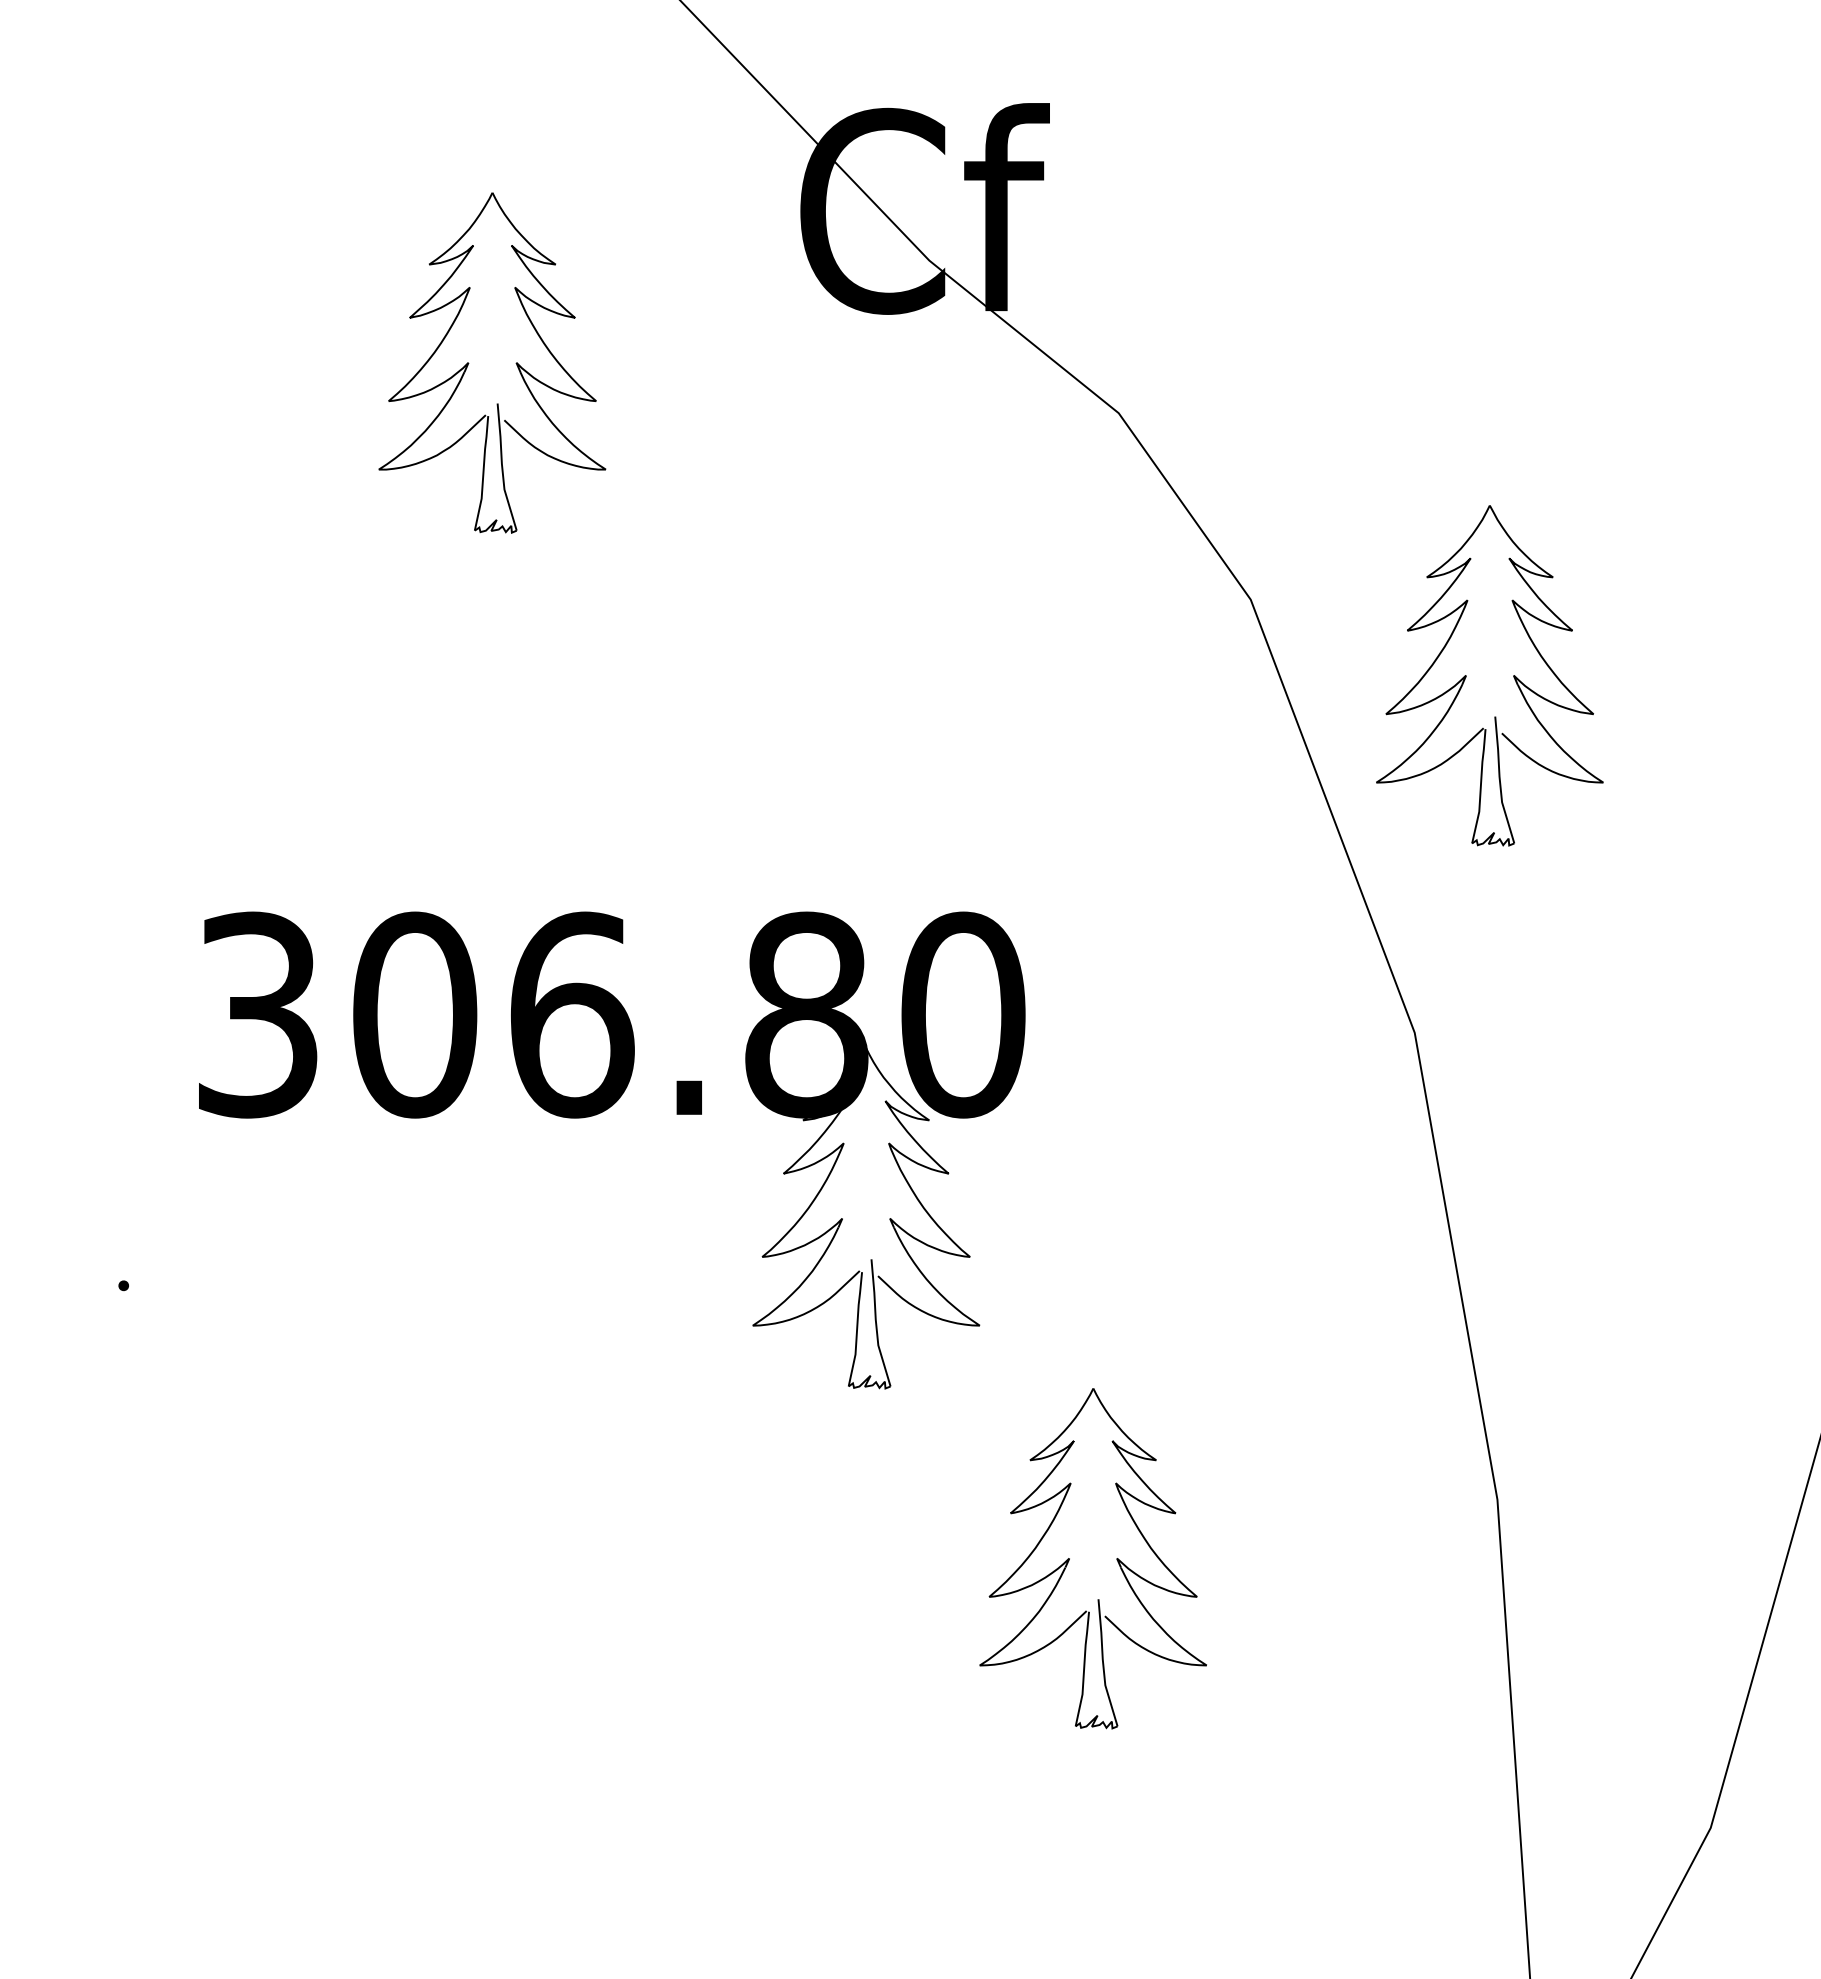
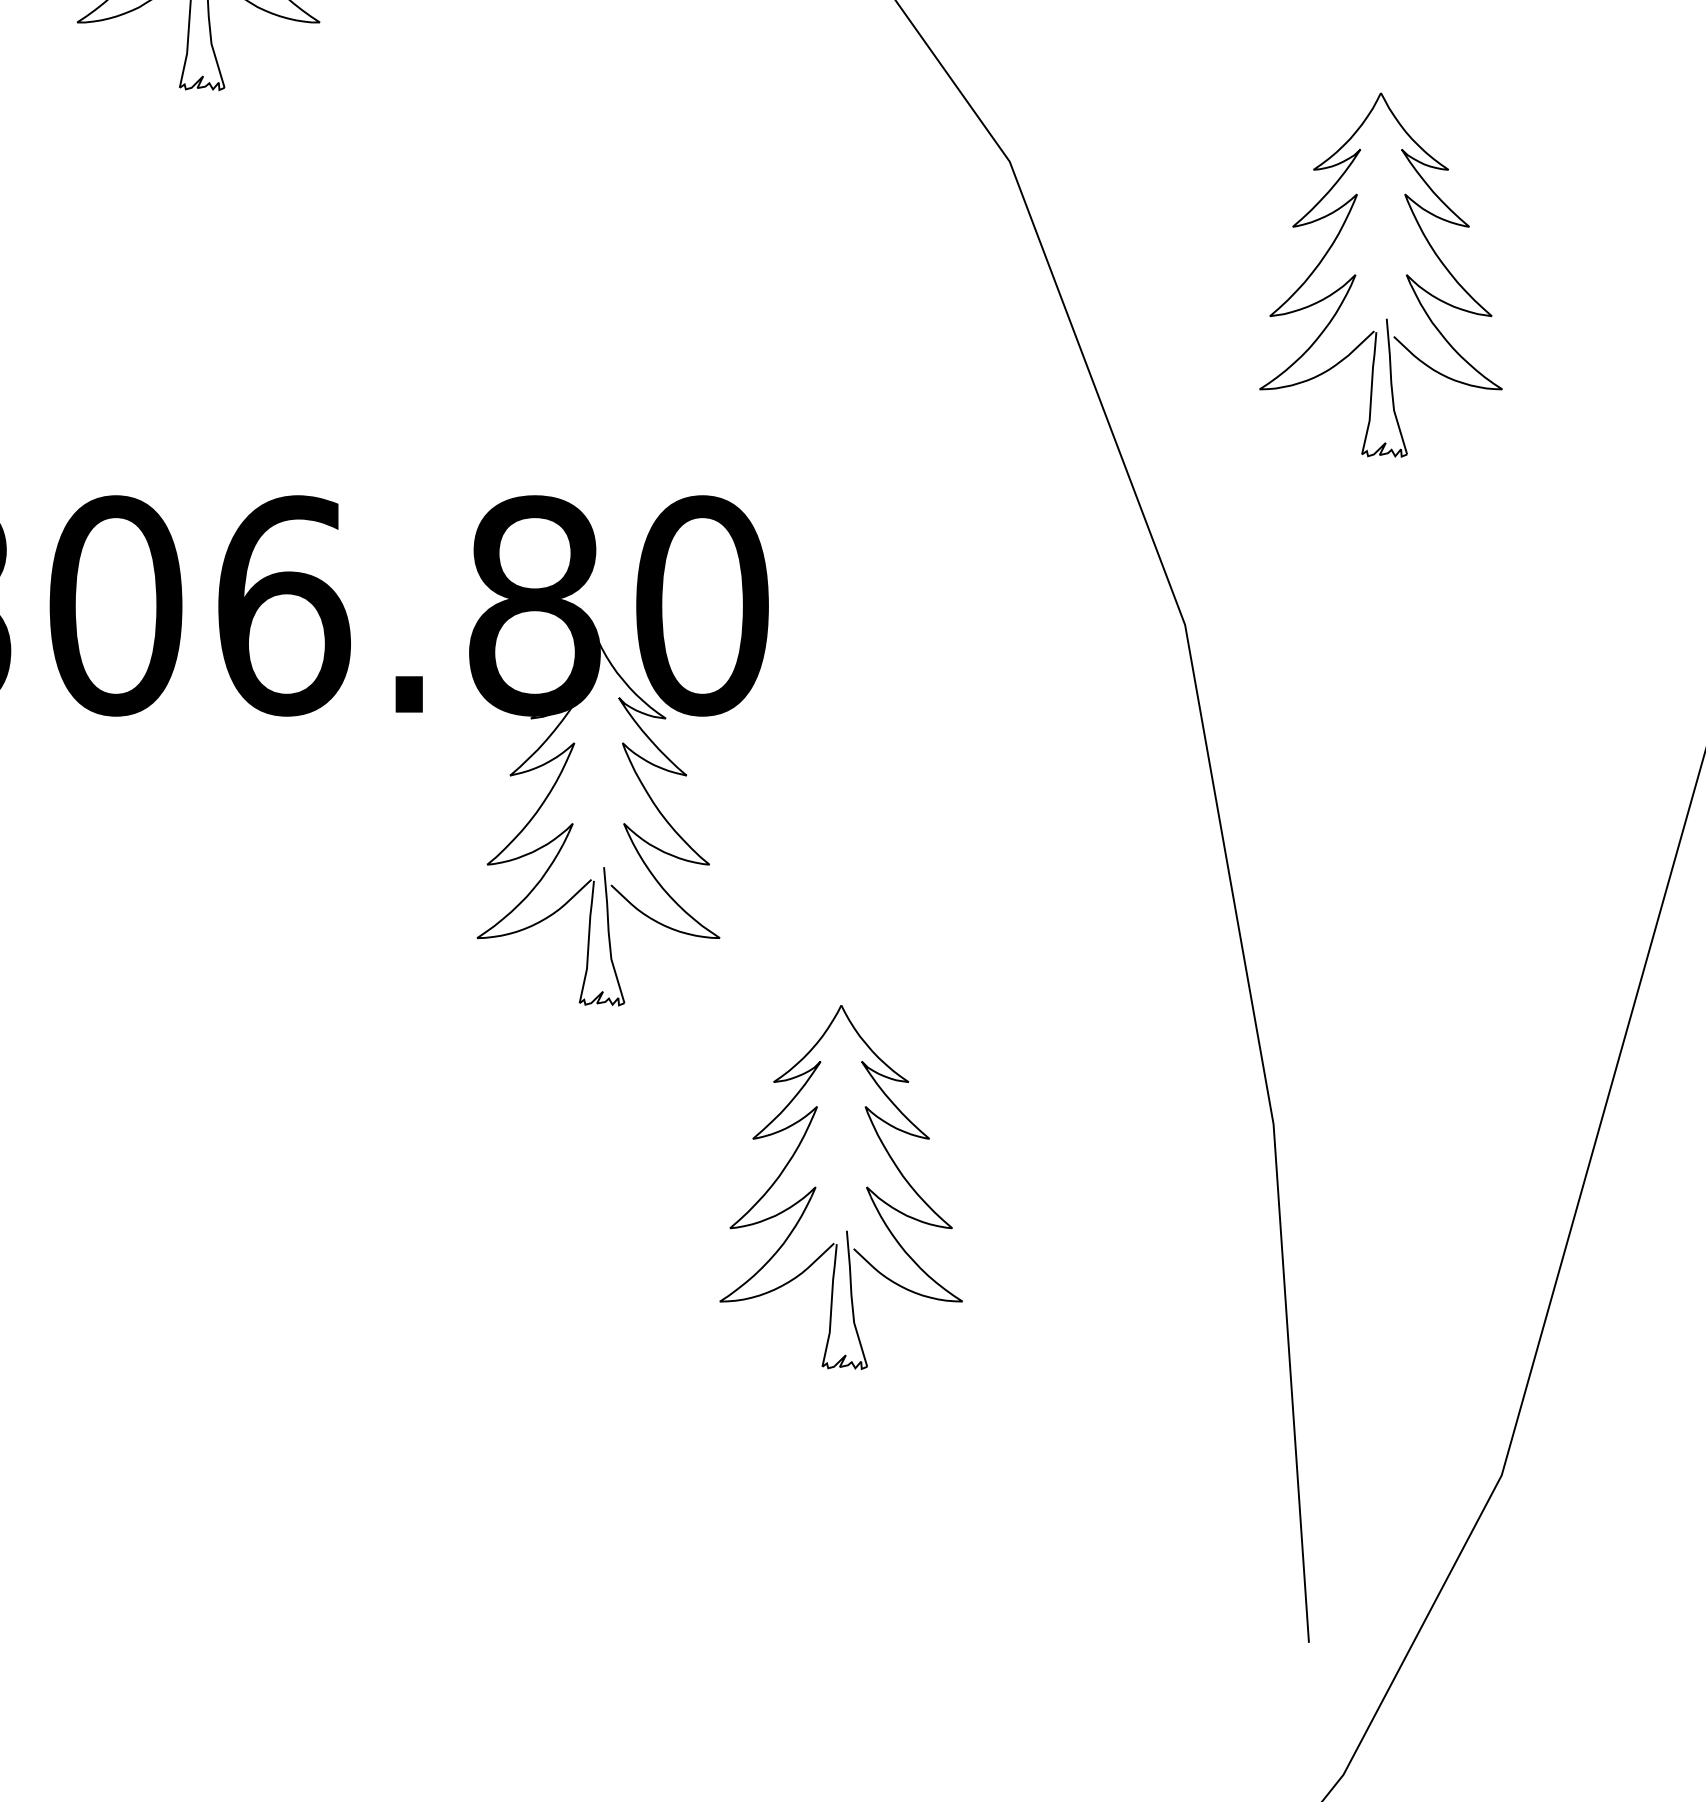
part: (1466, 675) -> (1356, 274), moved

